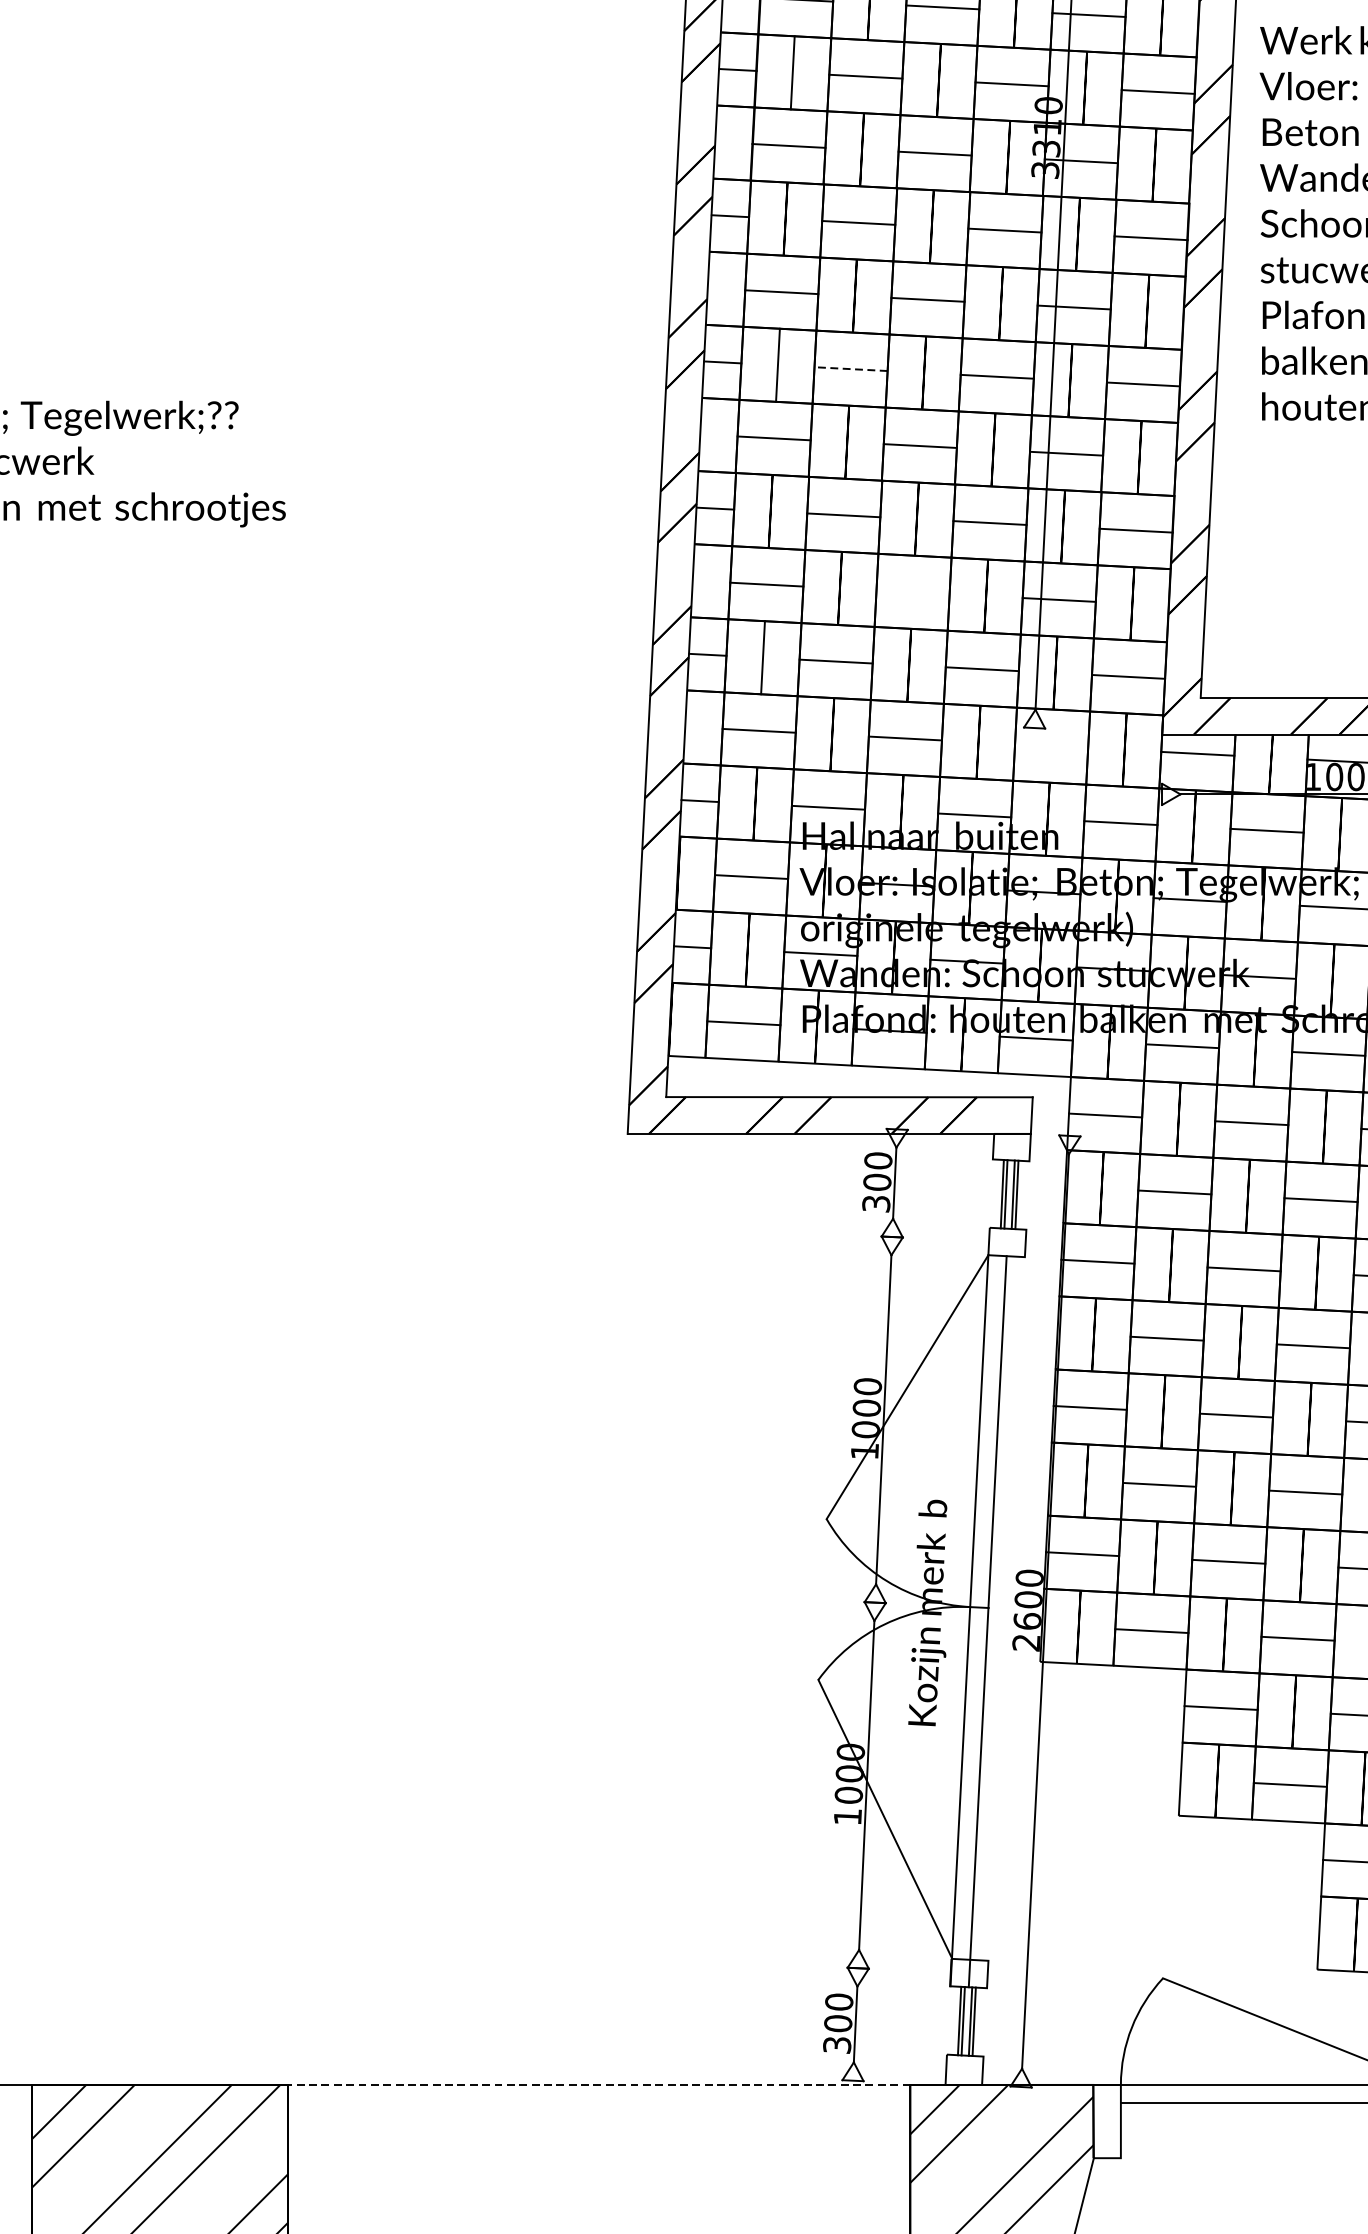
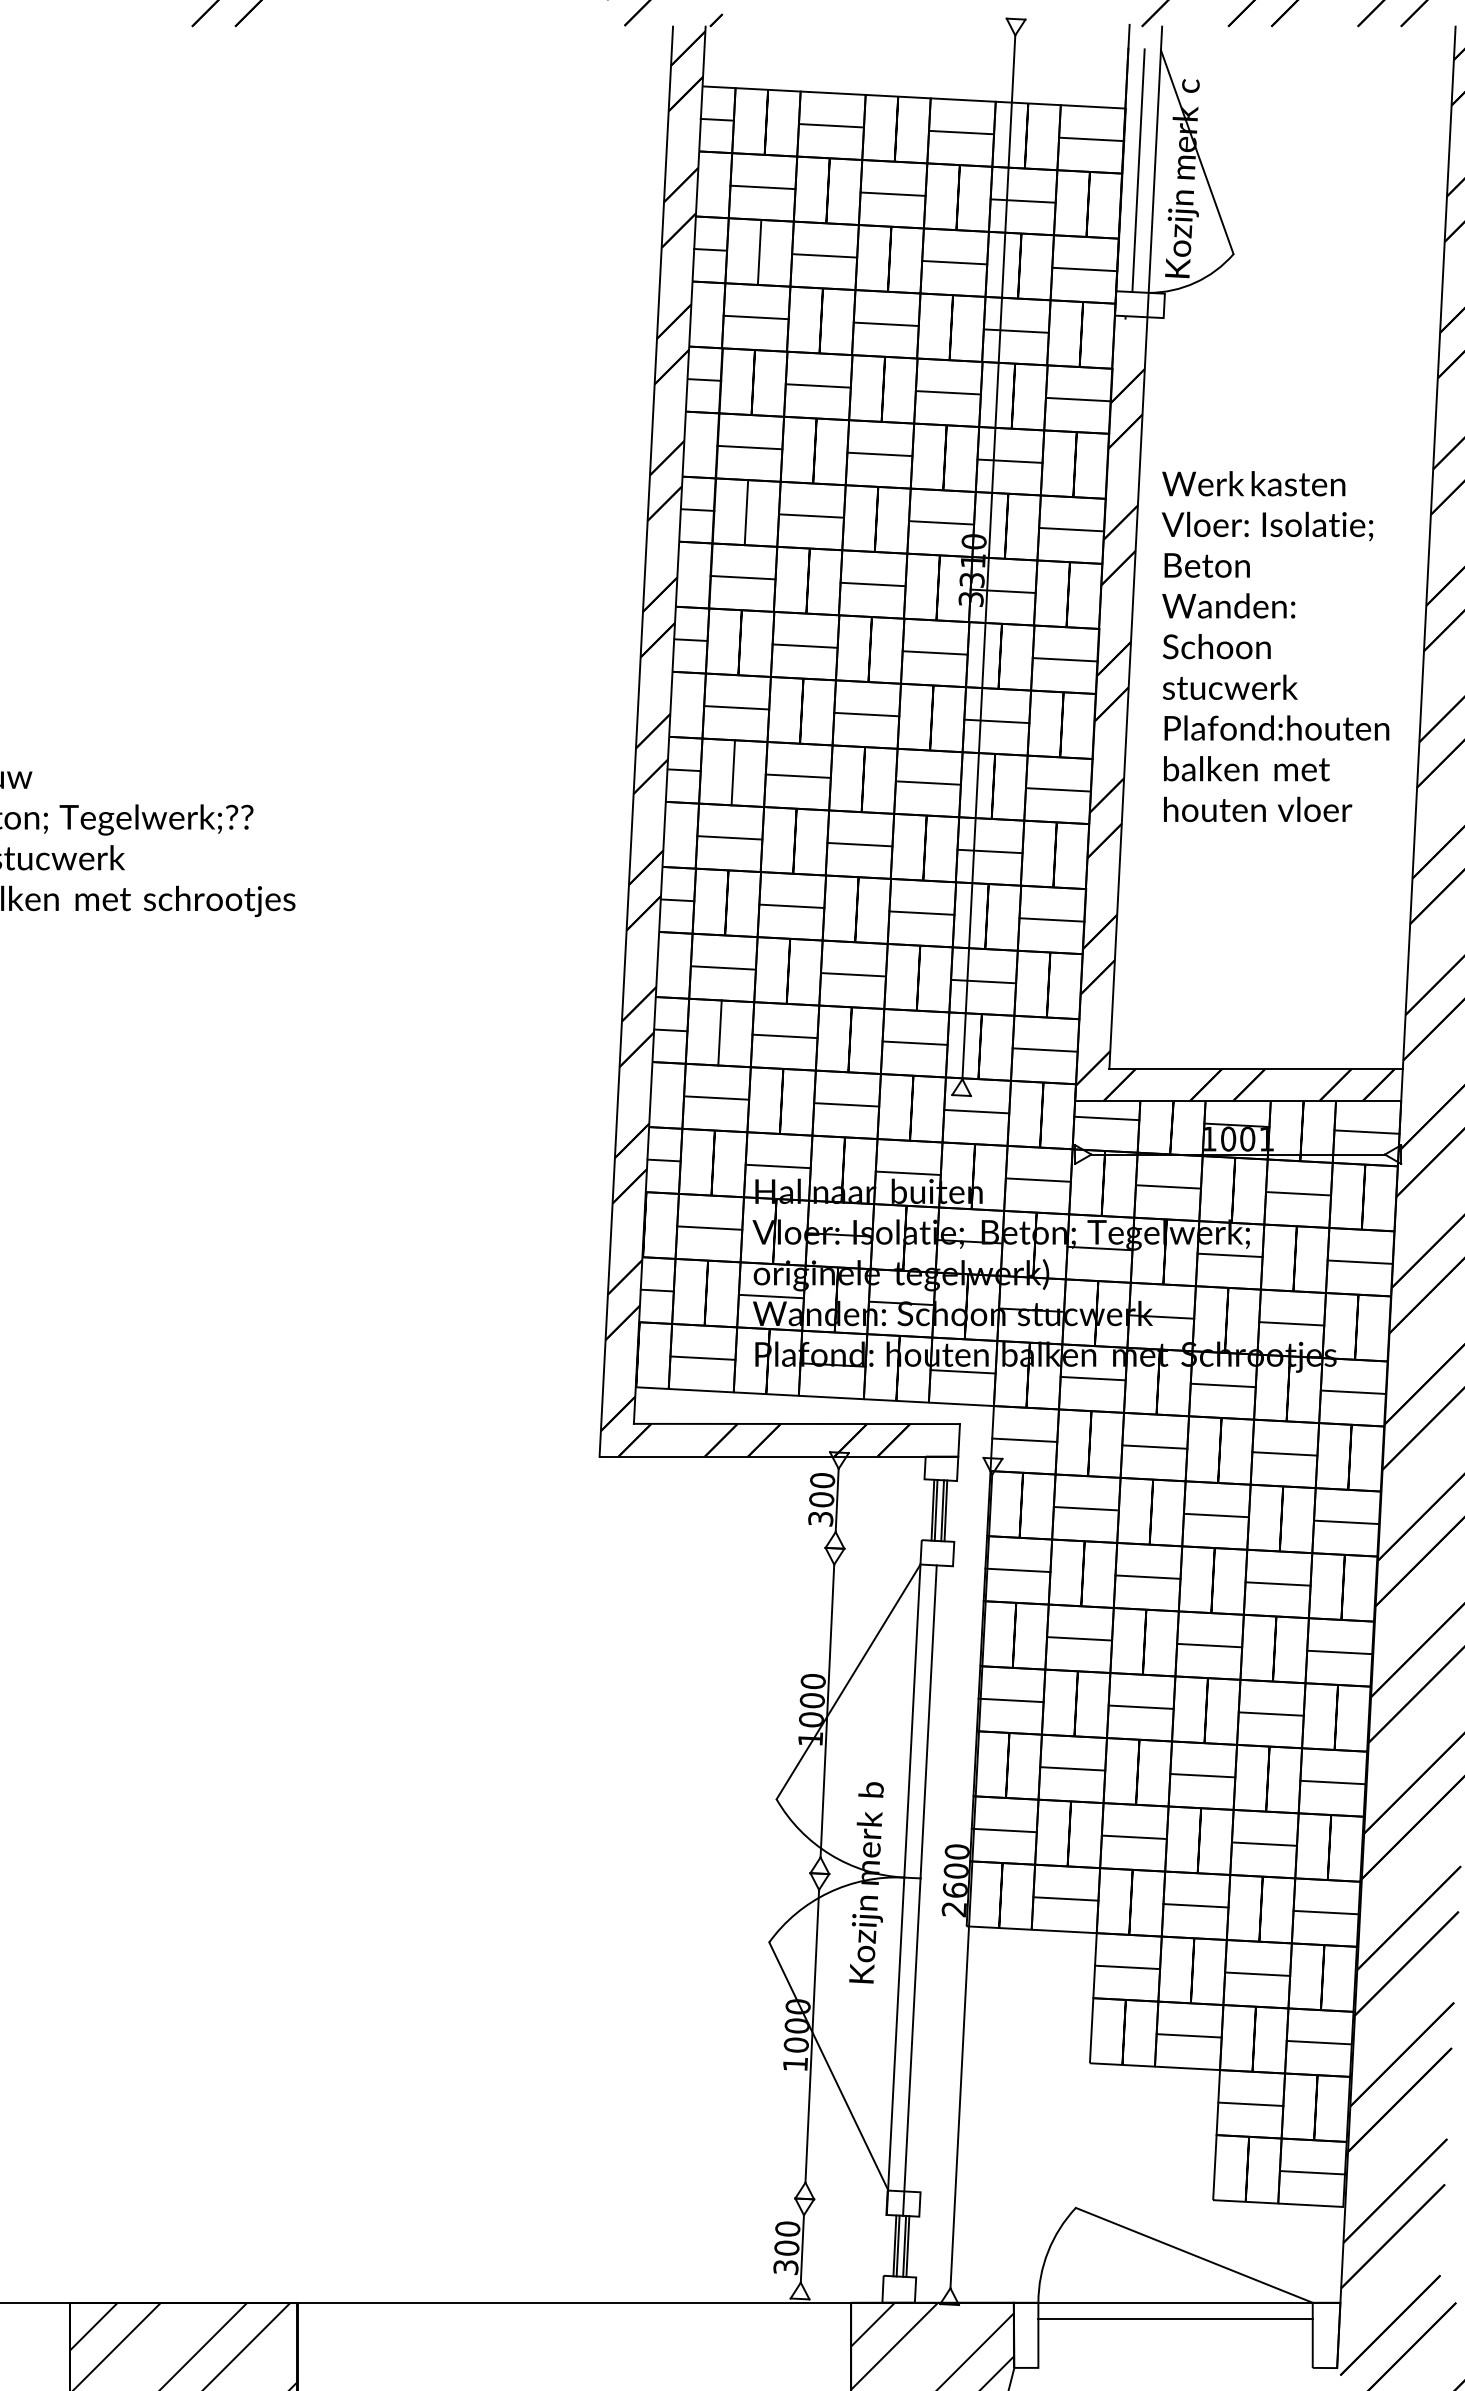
line: (851, 369) -> (798, 776), dashed -> solid
line: (913, 592) -> (853, 974), added
line: (1051, 745) -> (976, 1111), added
line: (599, 2084) -> (574, 2302), dashed -> solid

